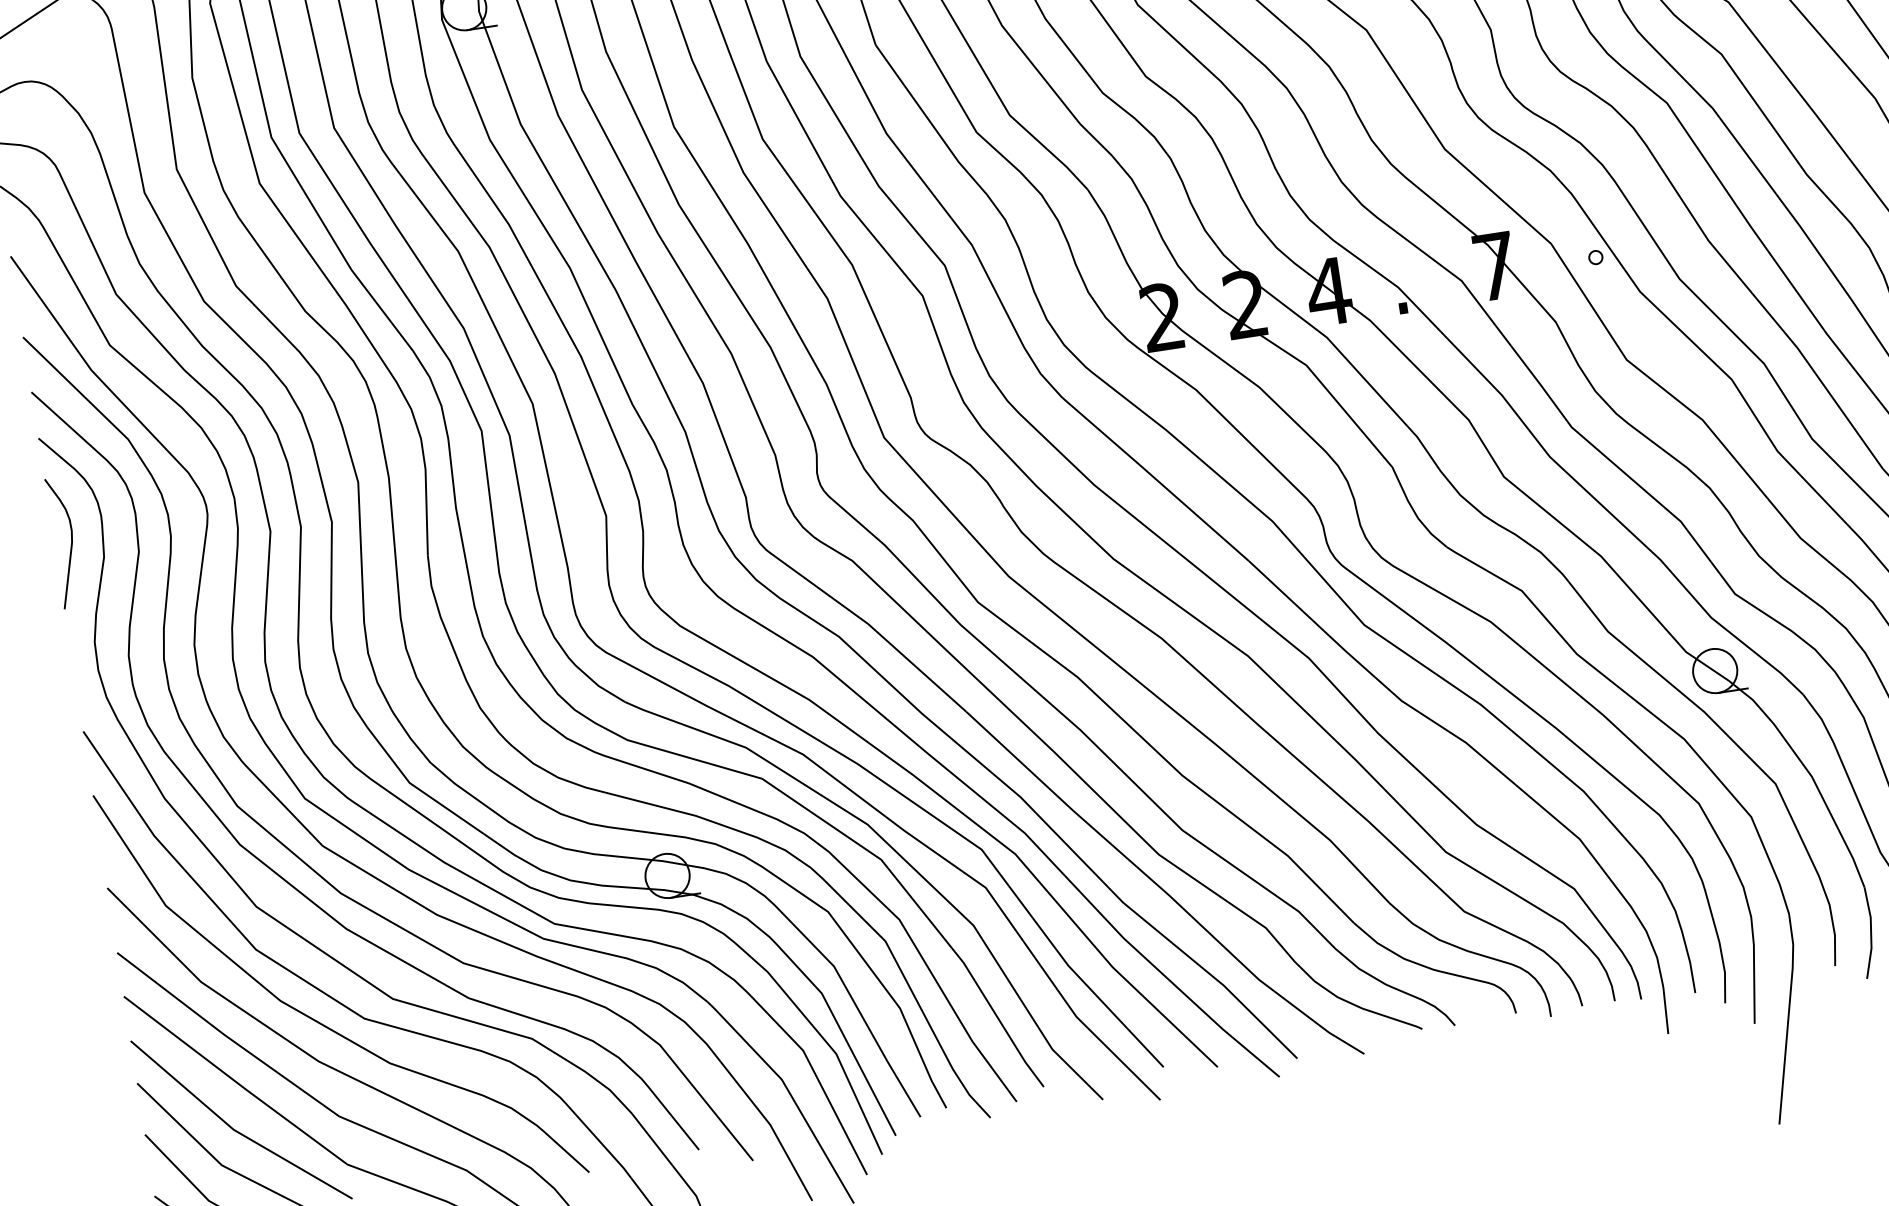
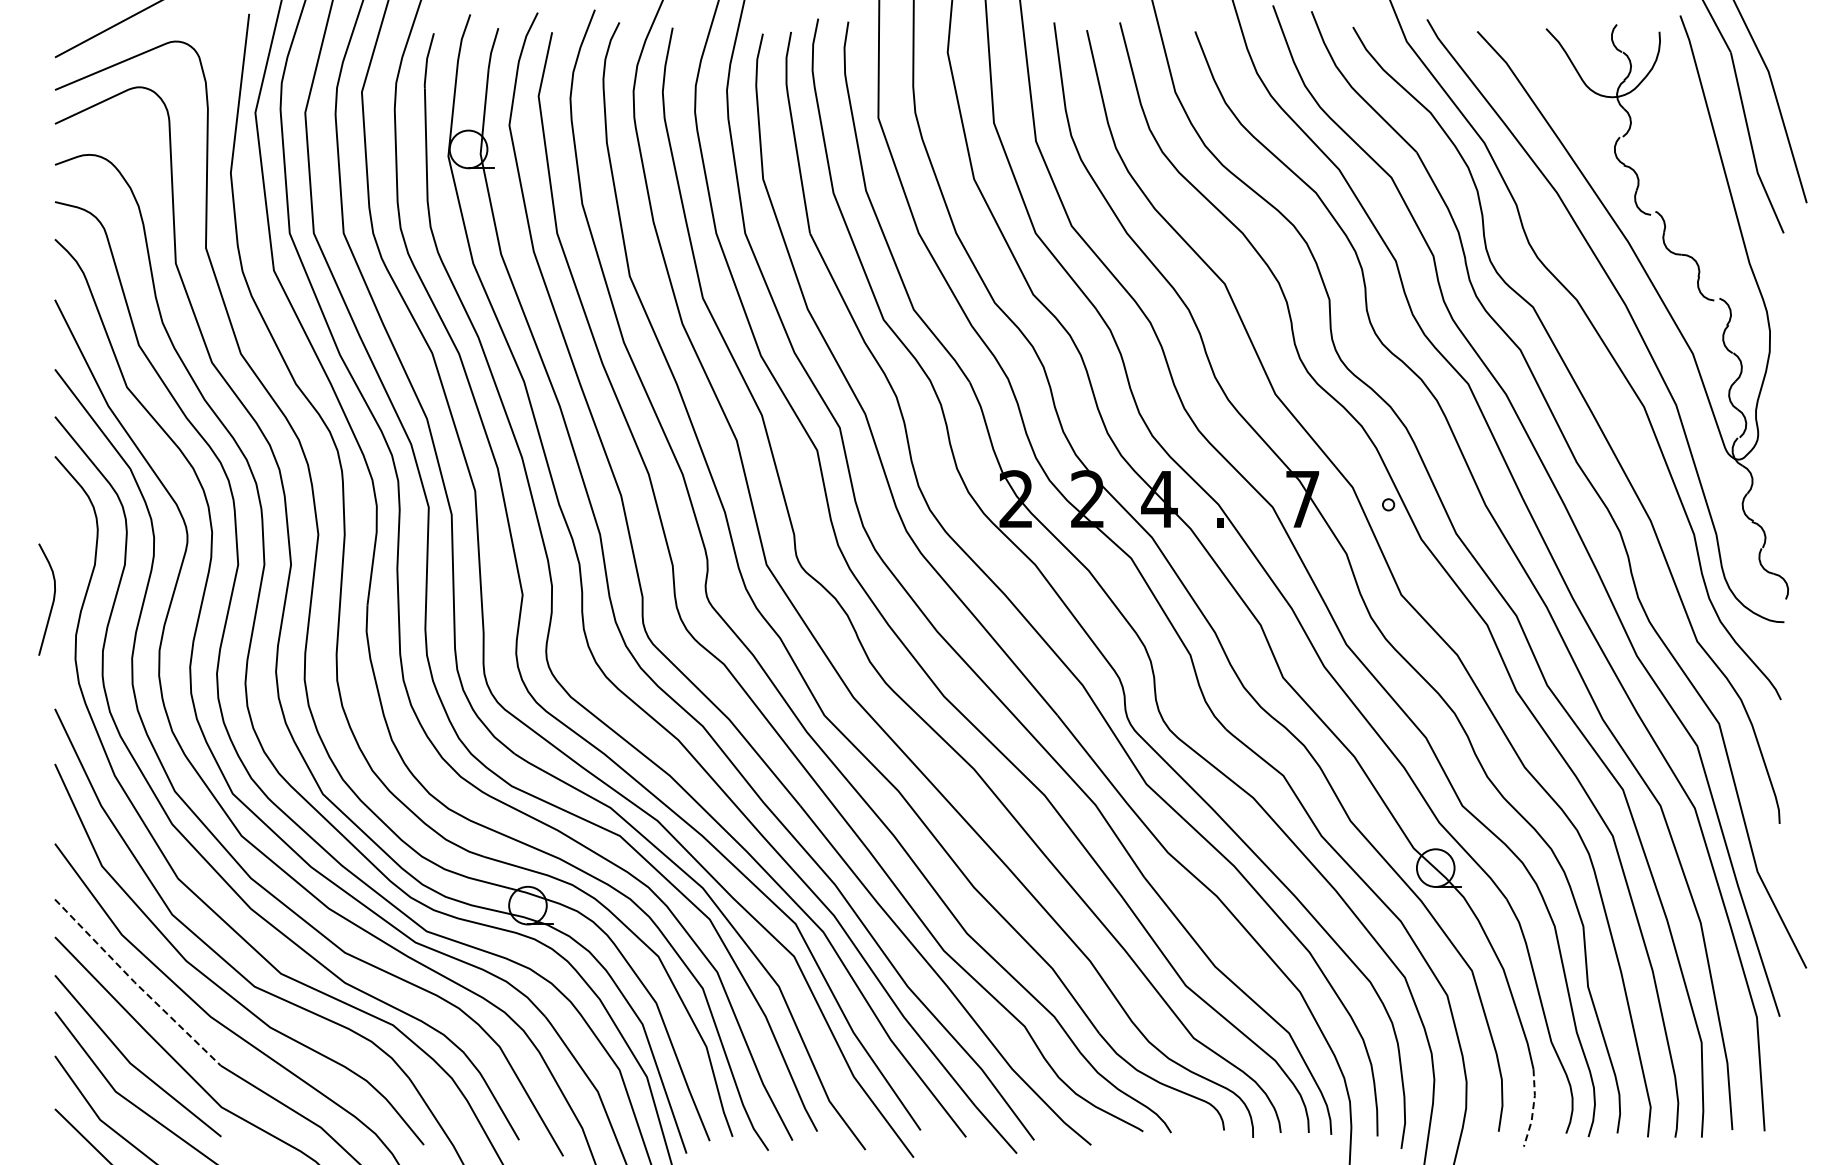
curve: (70, 542) -> (52, 600), moved
line: (1871, 934) -> (1533, 1109), solid -> dashed
line: (226, 1035) -> (136, 983), solid -> dashed

